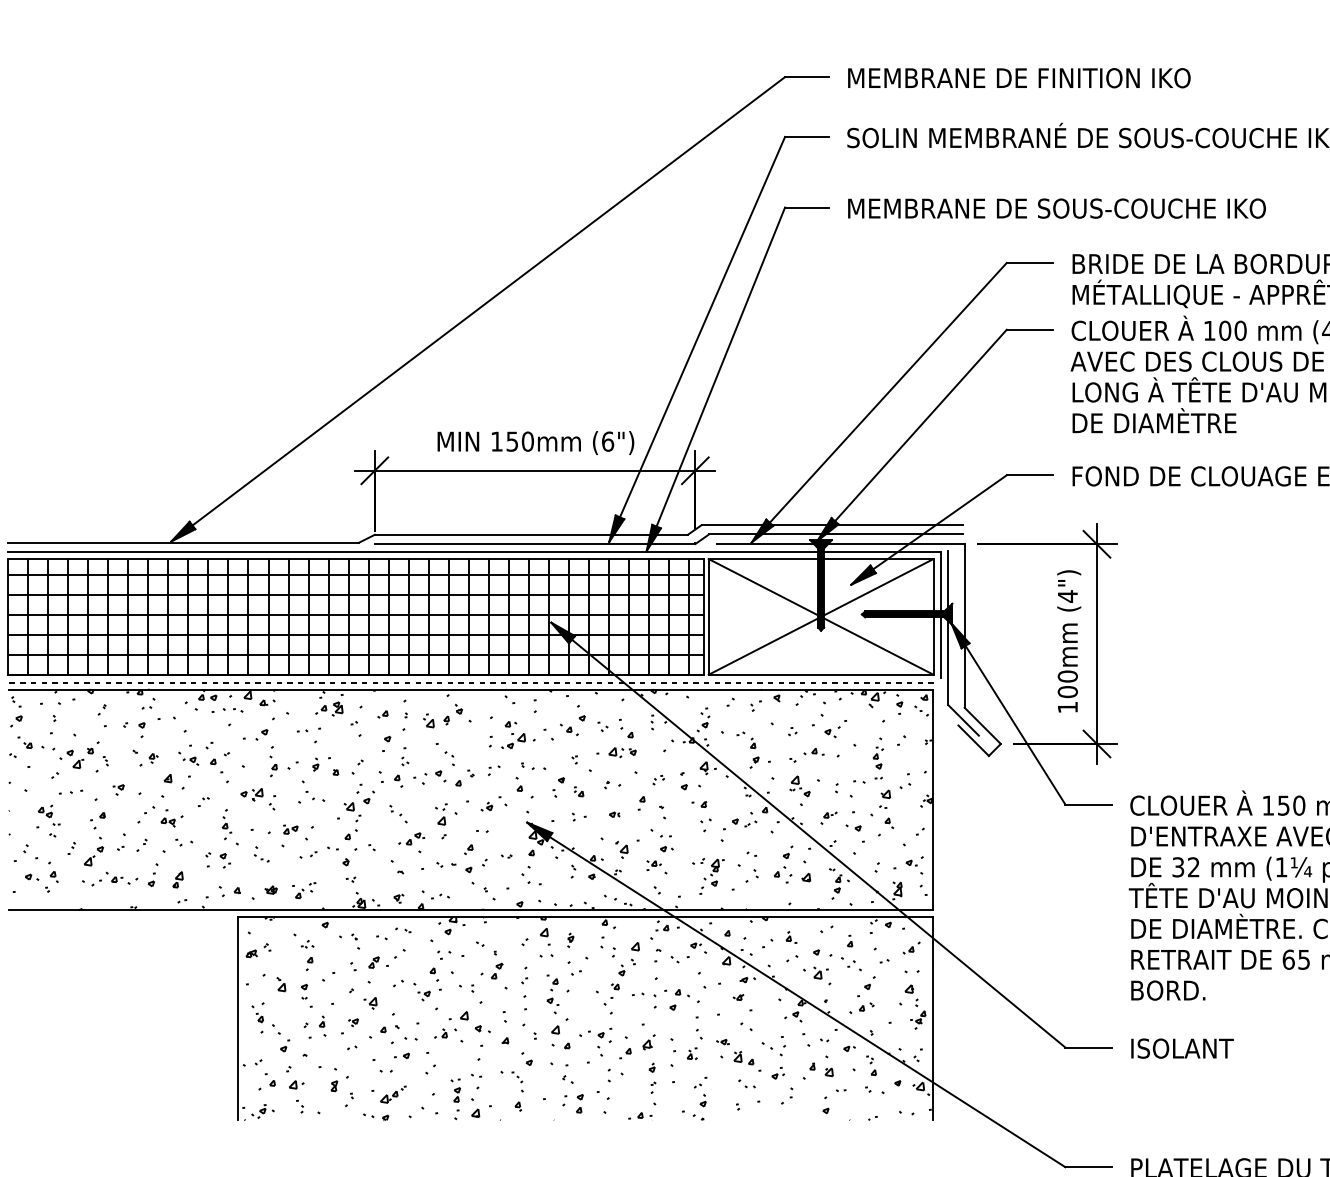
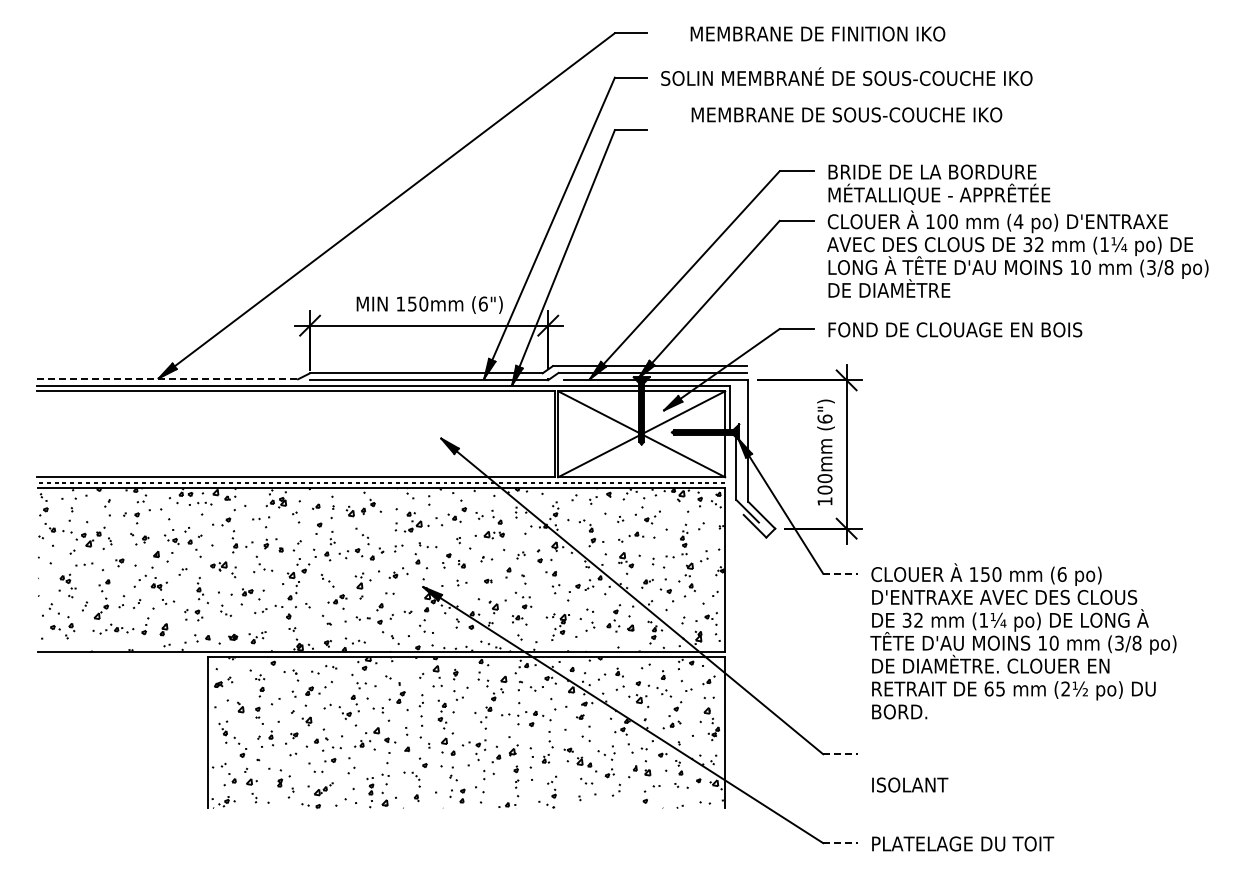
text: (1018, 77) -> (817, 33), moved
text: (1056, 208) -> (846, 114), moved
line: (184, 543) -> (168, 379), solid -> dashed
line: (948, 579) -> (736, 406), removed
text: (1067, 595) -> (824, 418), (4") -> (6")
hatch: (355, 617) -> (295, 434), removed
line: (940, 646) -> (730, 456), removed
line: (1088, 804) -> (840, 573), solid -> dashed
line: (1088, 1047) -> (840, 754), solid -> dashed
text: (1182, 1047) -> (910, 784), moved
line: (1088, 1167) -> (840, 843), solid -> dashed

